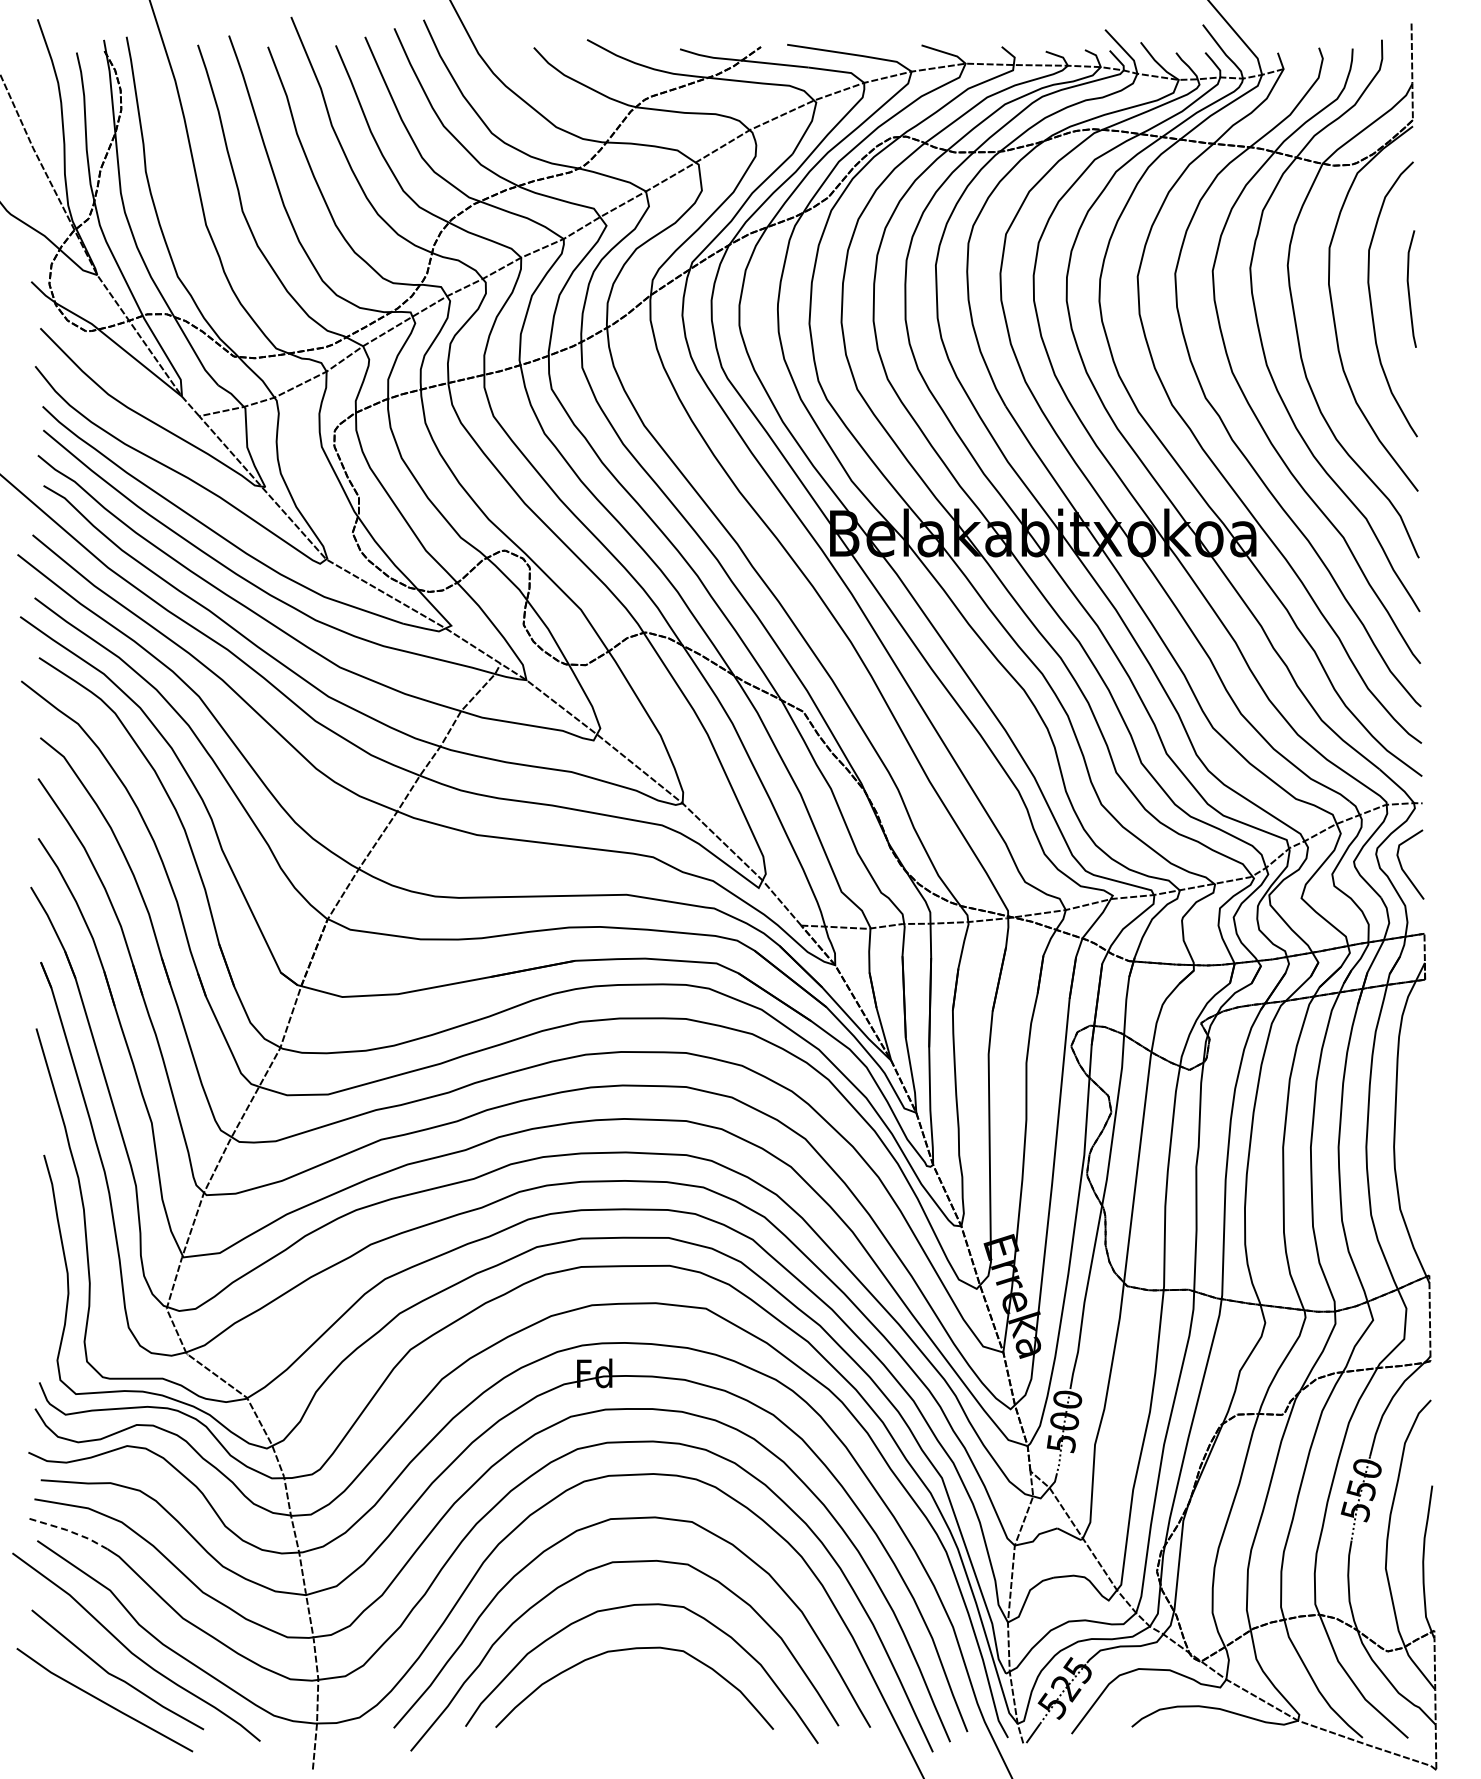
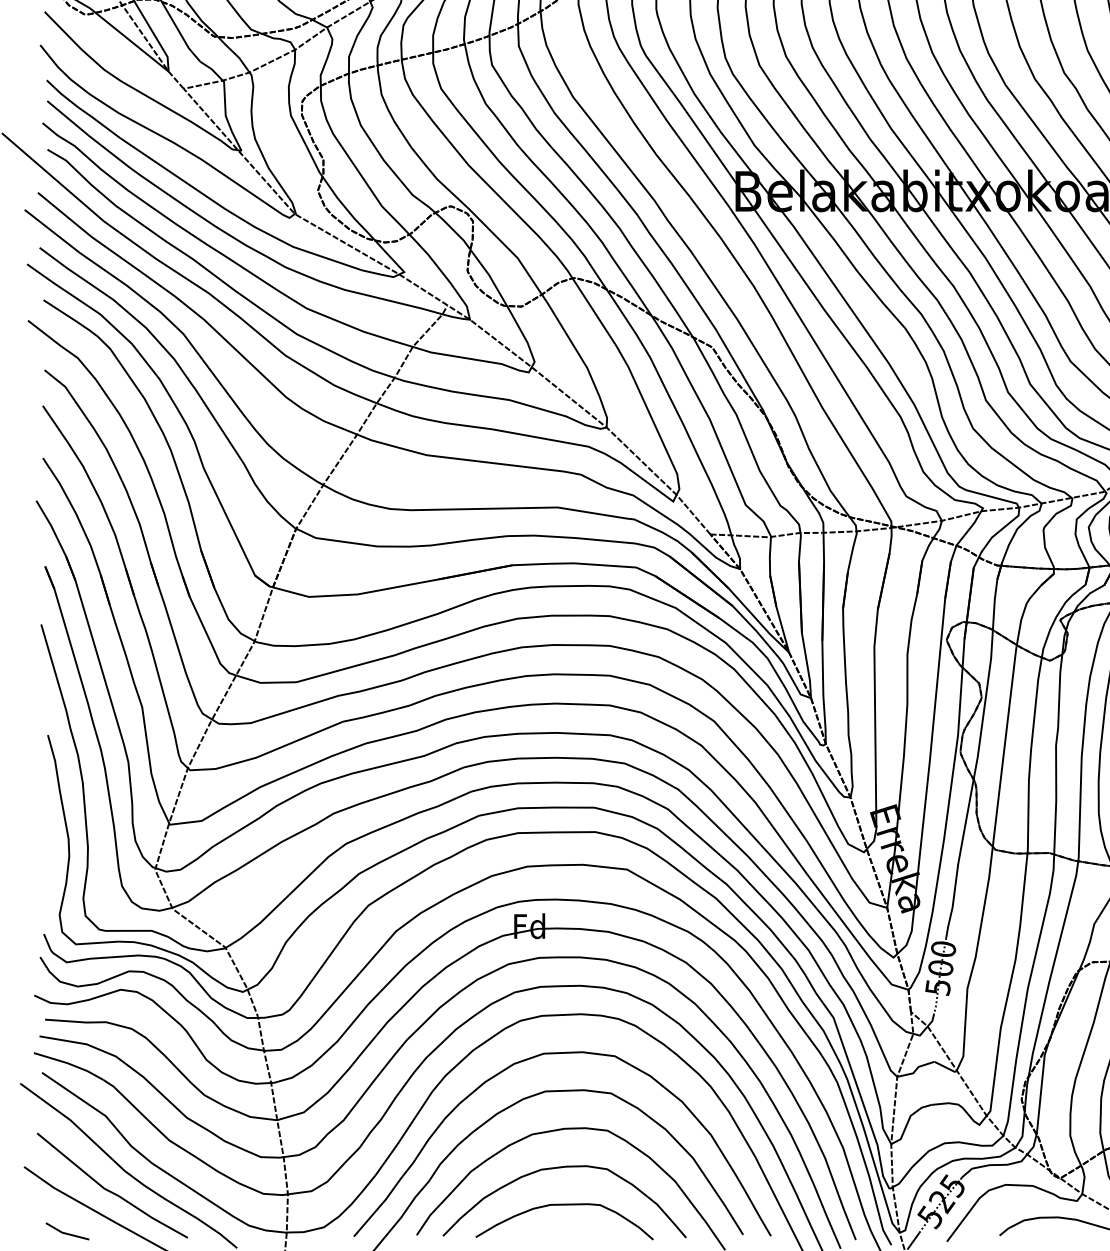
line: (68, 1530) -> (69, 1063), dashed -> solid
curve: (634, 1692) -> (564, 1205), added
line: (66, 1724) -> (67, 1233), added

